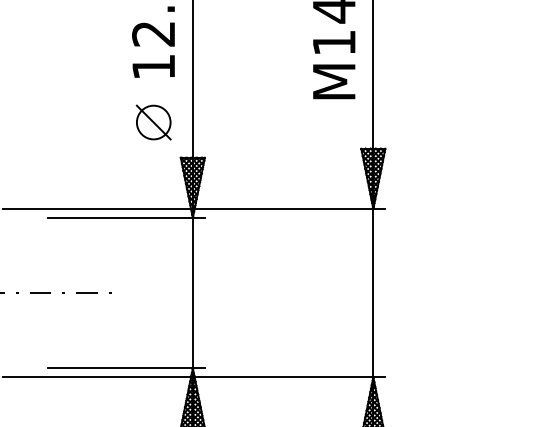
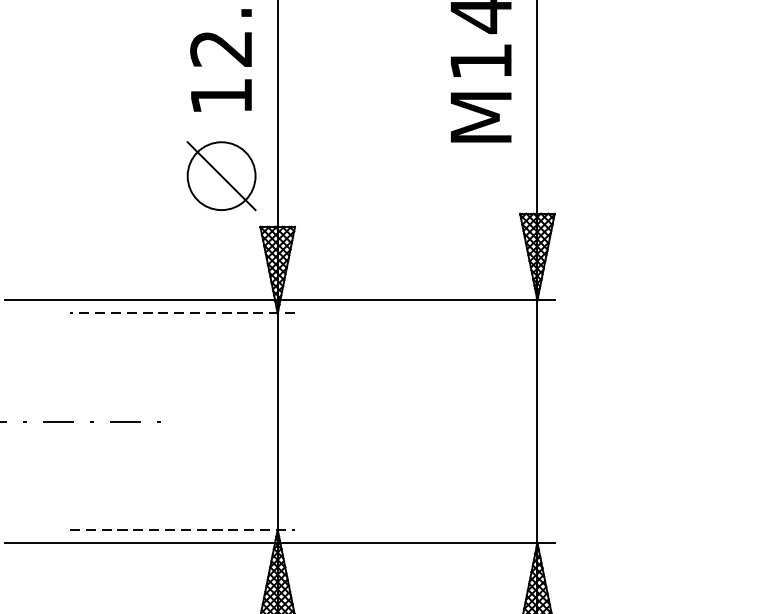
part: (153, 122) -> (221, 176), size x1.4
line: (126, 217) -> (182, 312), solid -> dashed
line: (127, 368) -> (183, 530), solid -> dashed

